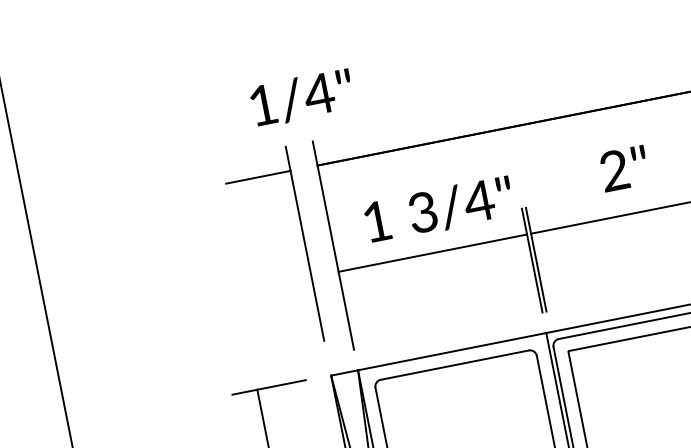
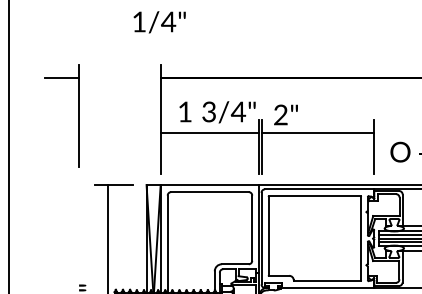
text: (301, 98) -> (159, 22), moved
text: (623, 167) -> (285, 114), moved
part: (304, 242) -> (78, 115), moved

